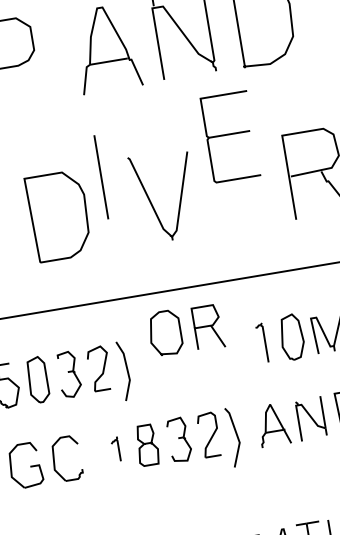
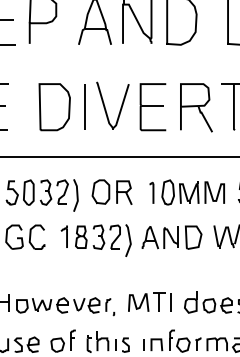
part: (229, 137) -> (152, 107), moved
line: (100, 176) -> (84, 106), moved
part: (184, 328) -> (111, 191), moved
part: (114, 449) -> (63, 236), size x1.67

